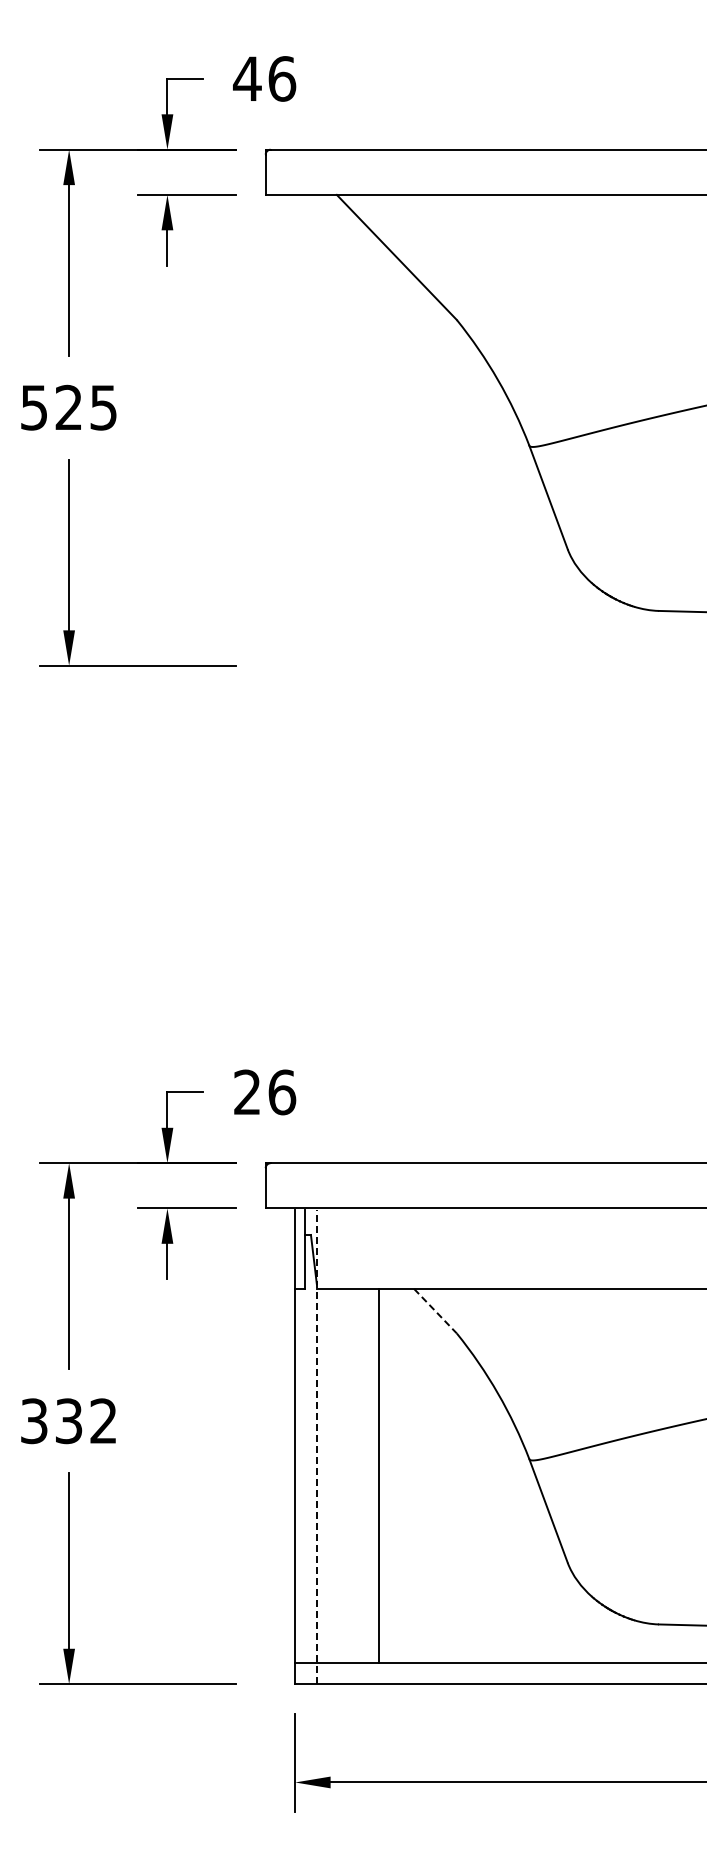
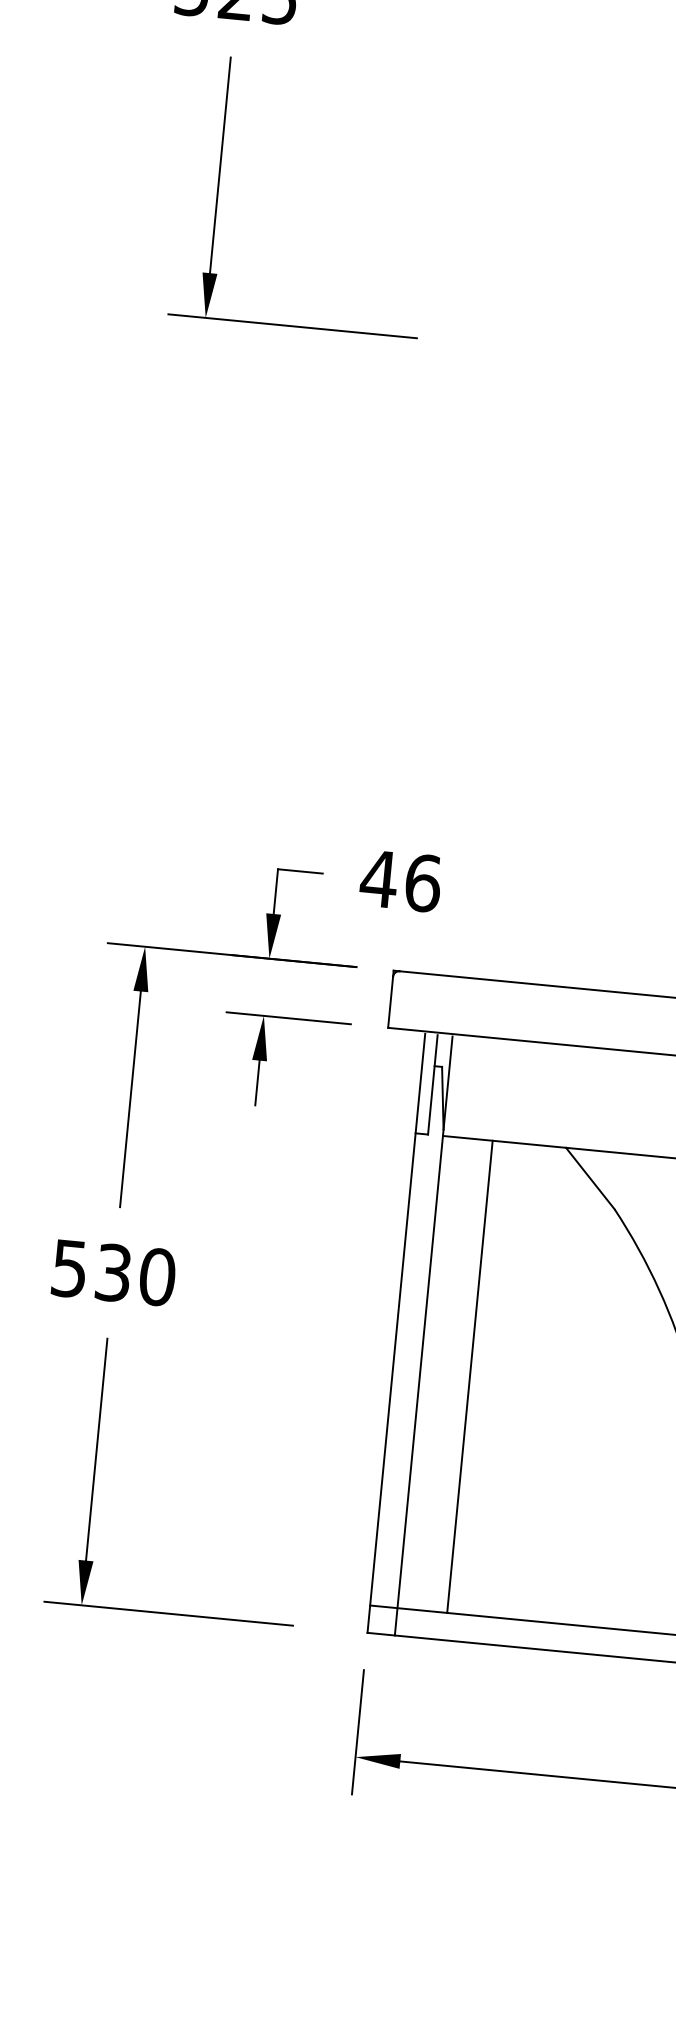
text: (247, 1091) -> (379, 877), 26 -> 46
line: (435, 1311) -> (590, 1178), dashed -> solid
text: (69, 1421) -> (114, 1273), 332 -> 530
line: (316, 1447) -> (423, 1336), dashed -> solid
line: (379, 1475) -> (470, 1376), moved

